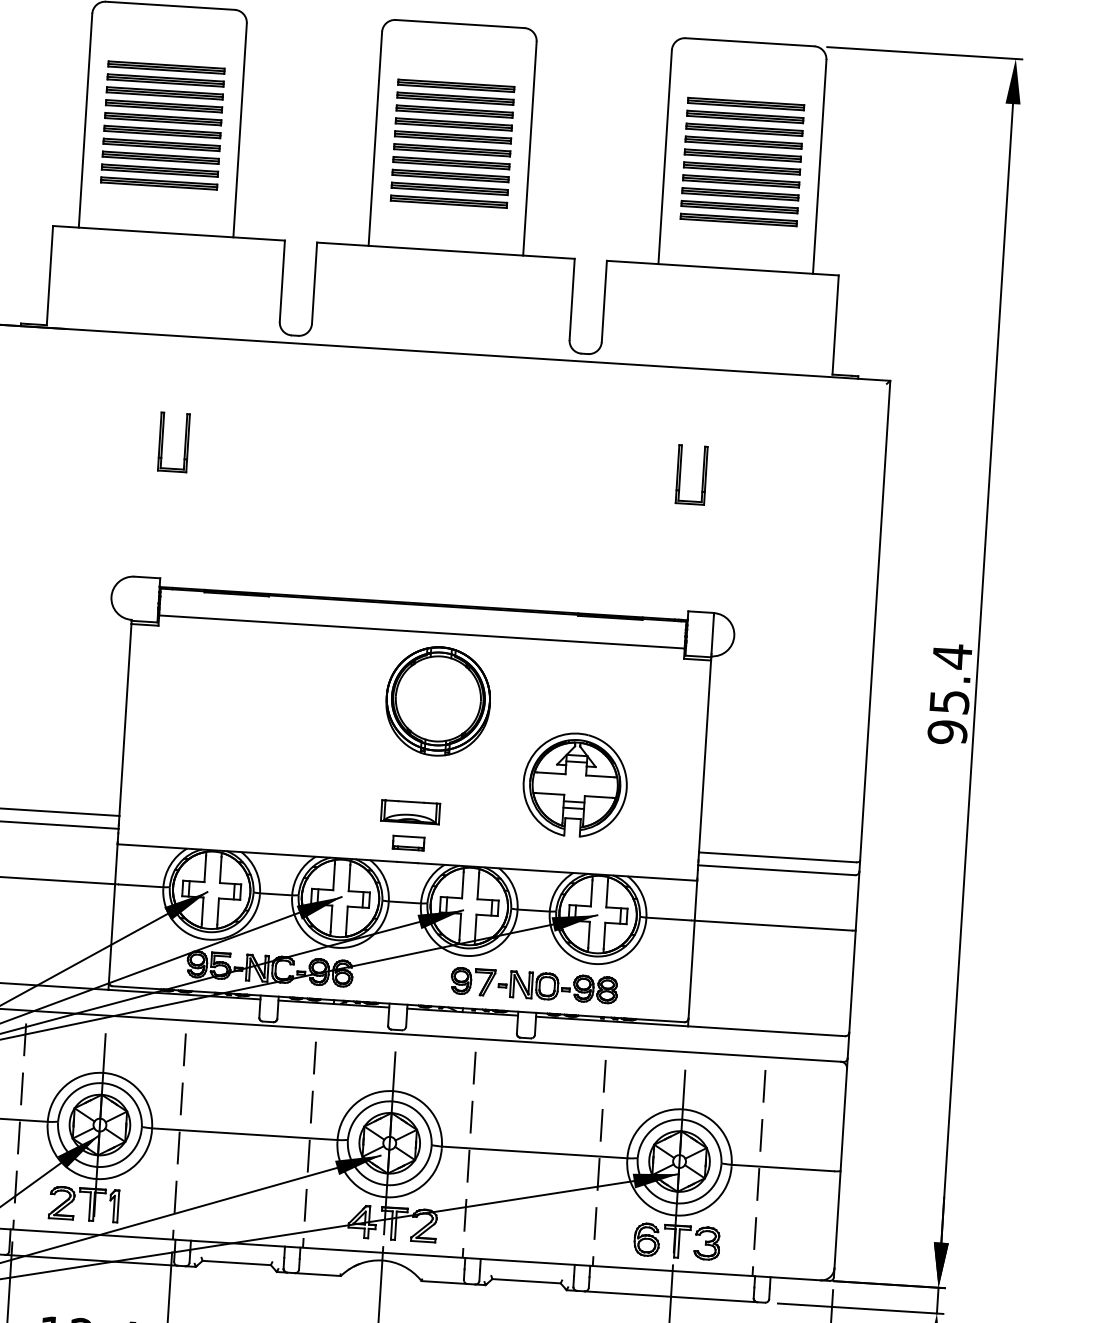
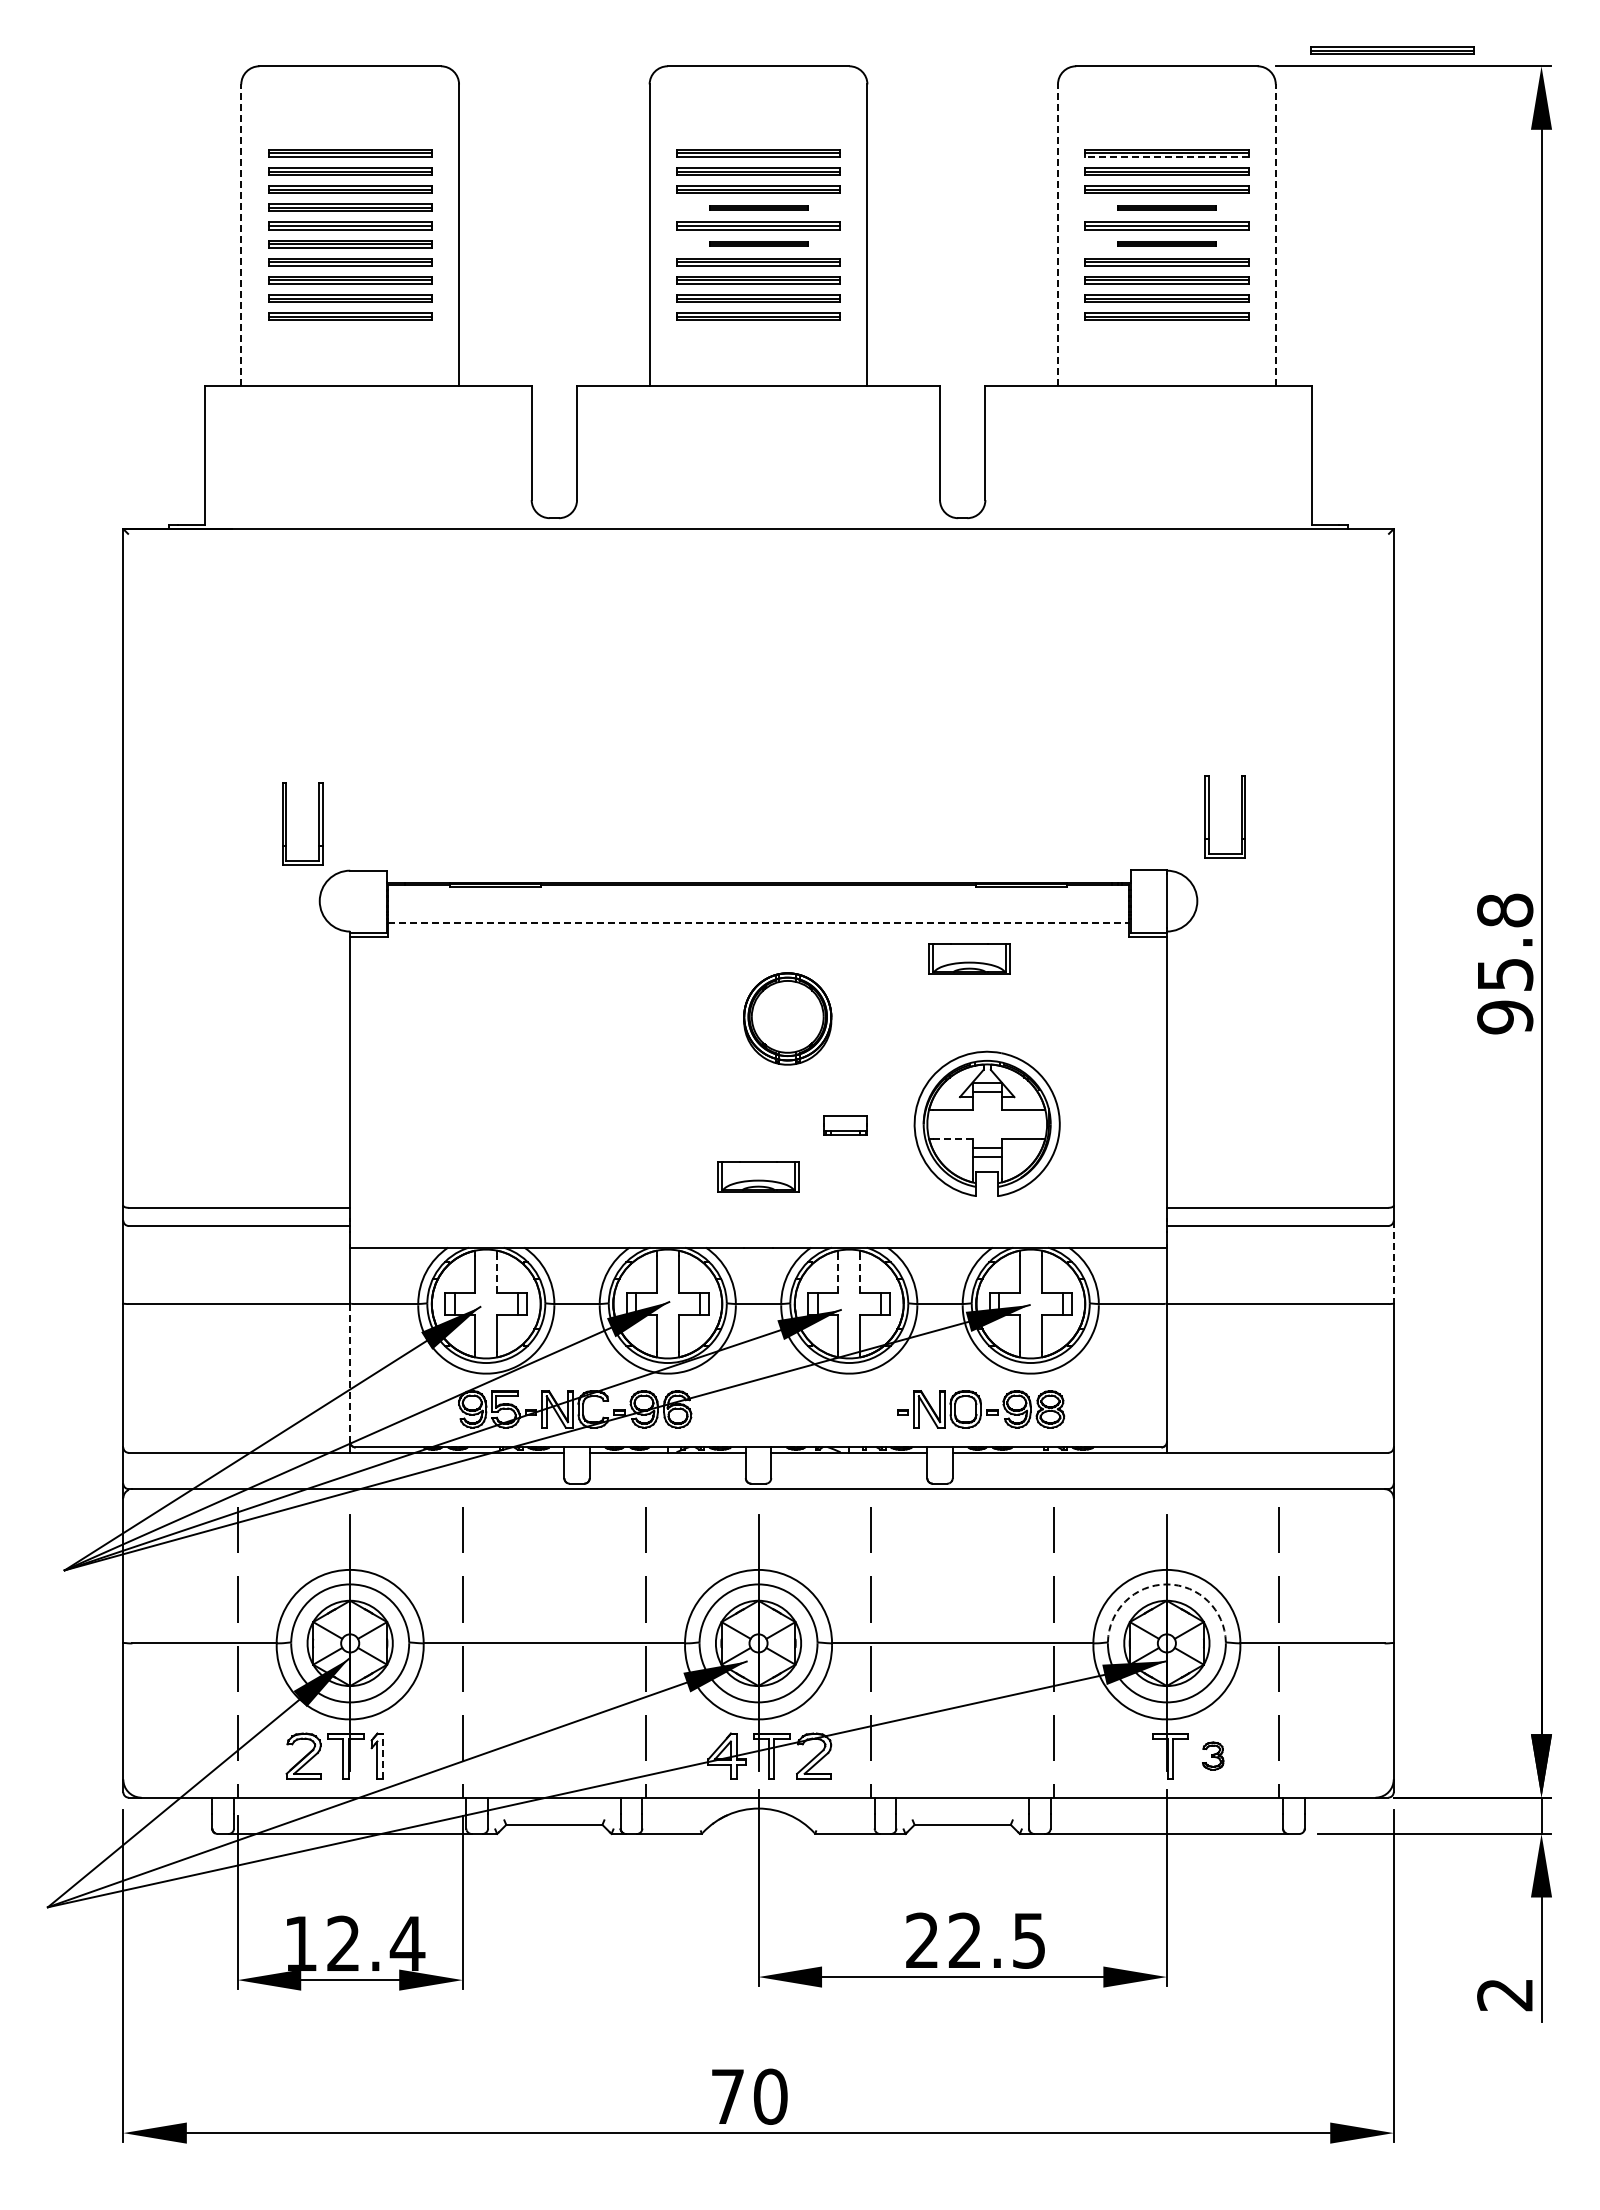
part: (910, 41) -> (1392, 50), added
line: (745, 106) -> (1166, 157), solid -> dashed
line: (85, 121) -> (241, 235), solid -> dashed
part: (453, 124) -> (758, 207), size x0.6
part: (743, 142) -> (1166, 207), size x0.6
part: (452, 150) -> (758, 244), size x0.6
line: (664, 157) -> (1057, 235), solid -> dashed
line: (819, 167) -> (1275, 235), solid -> dashed
part: (741, 168) -> (1166, 244), size x0.6
part: (162, 441) -> (286, 823), moved
part: (680, 474) -> (1209, 816), moved
line: (422, 631) -> (759, 922), solid -> dashed
text: (952, 656) -> (1505, 910), 95.4 -> 95.8
part: (570, 666) -> (969, 958), added
part: (438, 701) -> (787, 1018), size x0.6
line: (549, 793) -> (952, 1138), solid -> dashed
part: (408, 843) -> (845, 1125), moved
line: (220, 869) -> (497, 1274), solid -> dashed
line: (462, 885) -> (838, 1274), solid -> dashed
line: (478, 886) -> (860, 1274), solid -> dashed
line: (857, 901) -> (1393, 1262), solid -> dashed
line: (112, 933) -> (350, 1373), solid -> dashed
part: (473, 981) -> (861, 1409), removed
arc: (681, 1119) -> (1166, 1584), solid -> dashed
line: (118, 1206) -> (383, 1755), solid -> dashed
part: (646, 1239) -> (1127, 1755), removed
part: (707, 1243) -> (1213, 1755), size x0.6

